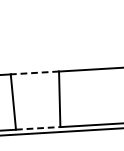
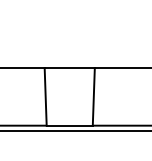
line: (34, 73) -> (69, 68), dashed -> solid
line: (38, 128) -> (70, 125), dashed -> solid

